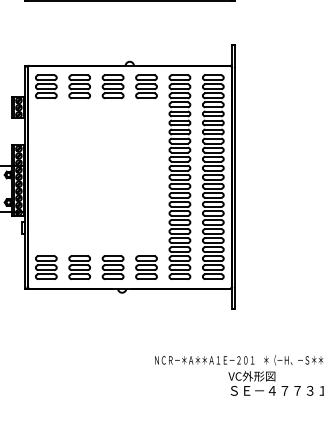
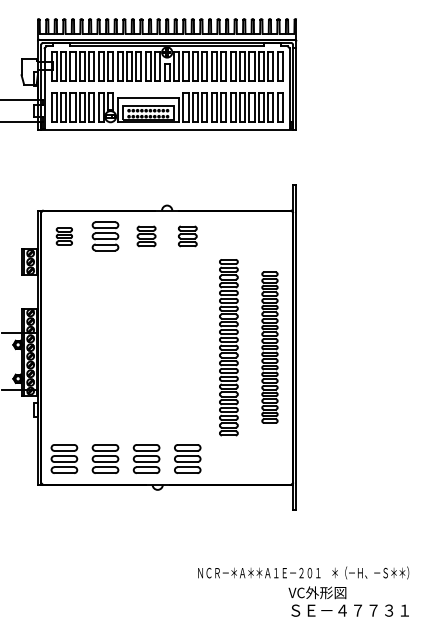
part: (46, 86) -> (64, 236), size x0.6
part: (113, 86) -> (146, 236), size x0.7
part: (146, 86) -> (187, 236), size x0.7
part: (179, 177) -> (228, 347), size x0.7
part: (212, 177) -> (269, 347), size x0.6

